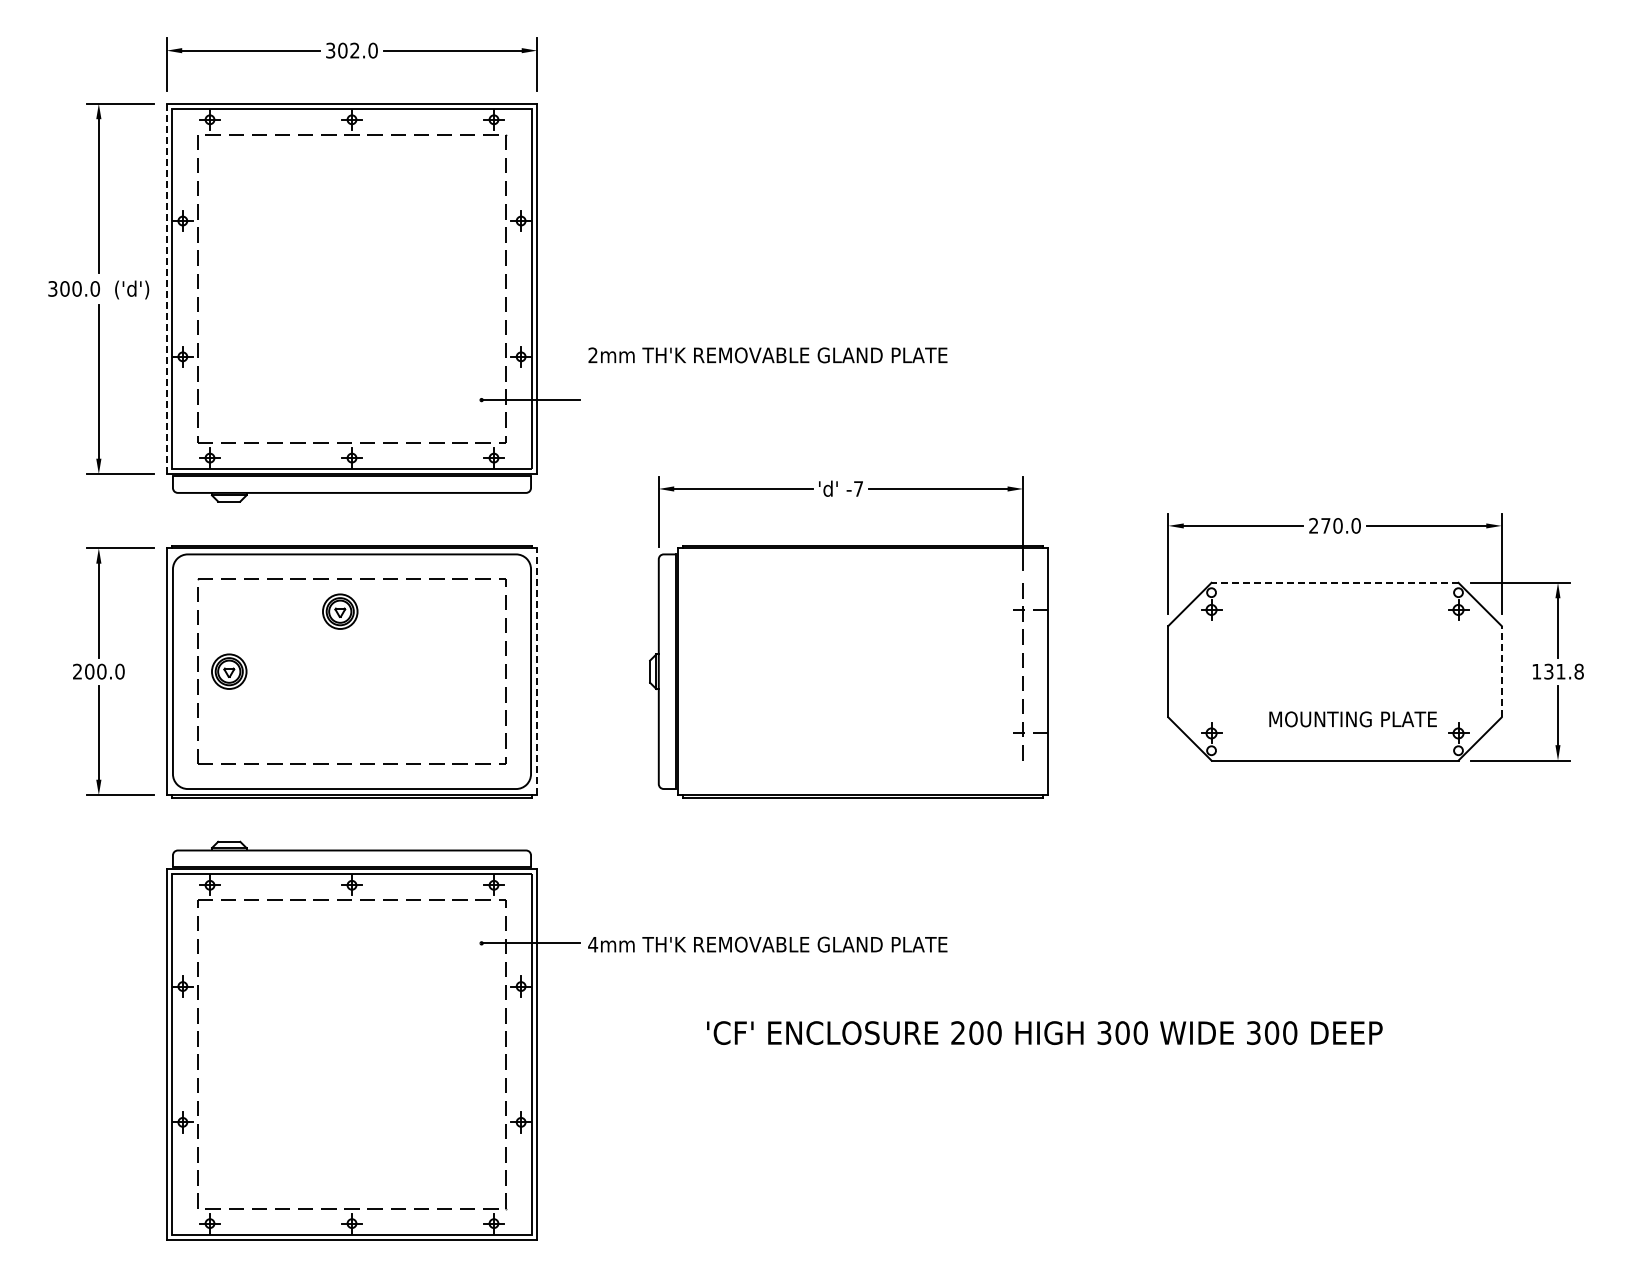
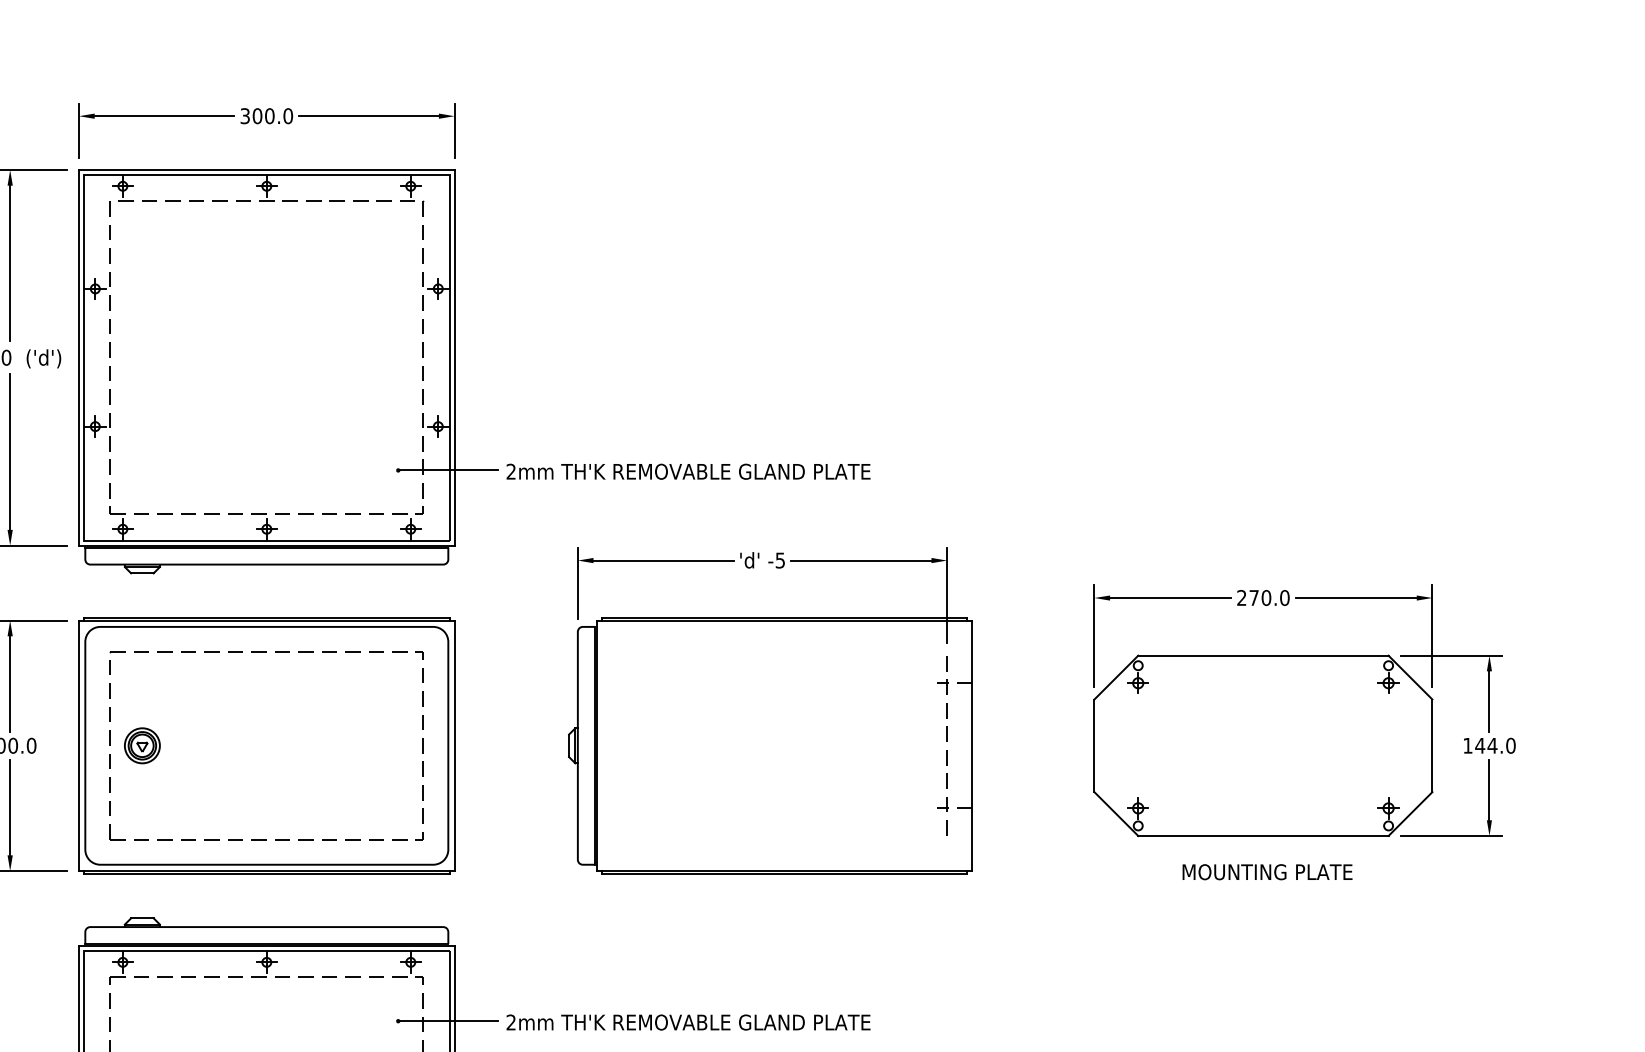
text: (354, 50) -> (269, 116), 302.0 -> 300.0
line: (166, 289) -> (78, 358), dashed -> solid
text: (767, 355) -> (688, 471), moved
text: (858, 488) -> (780, 560), -7 -> -5
line: (1334, 582) -> (1262, 655), dashed -> solid
part: (340, 611) -> (255, 684), removed
line: (537, 671) -> (454, 745), dashed -> solid
line: (1501, 671) -> (1432, 745), dashed -> solid
text: (1563, 671) -> (1495, 745), 131.8 -> 144.0
text: (1352, 719) -> (1266, 872), moved
text: (593, 944) -> (511, 1022), 4mm -> 2mm

